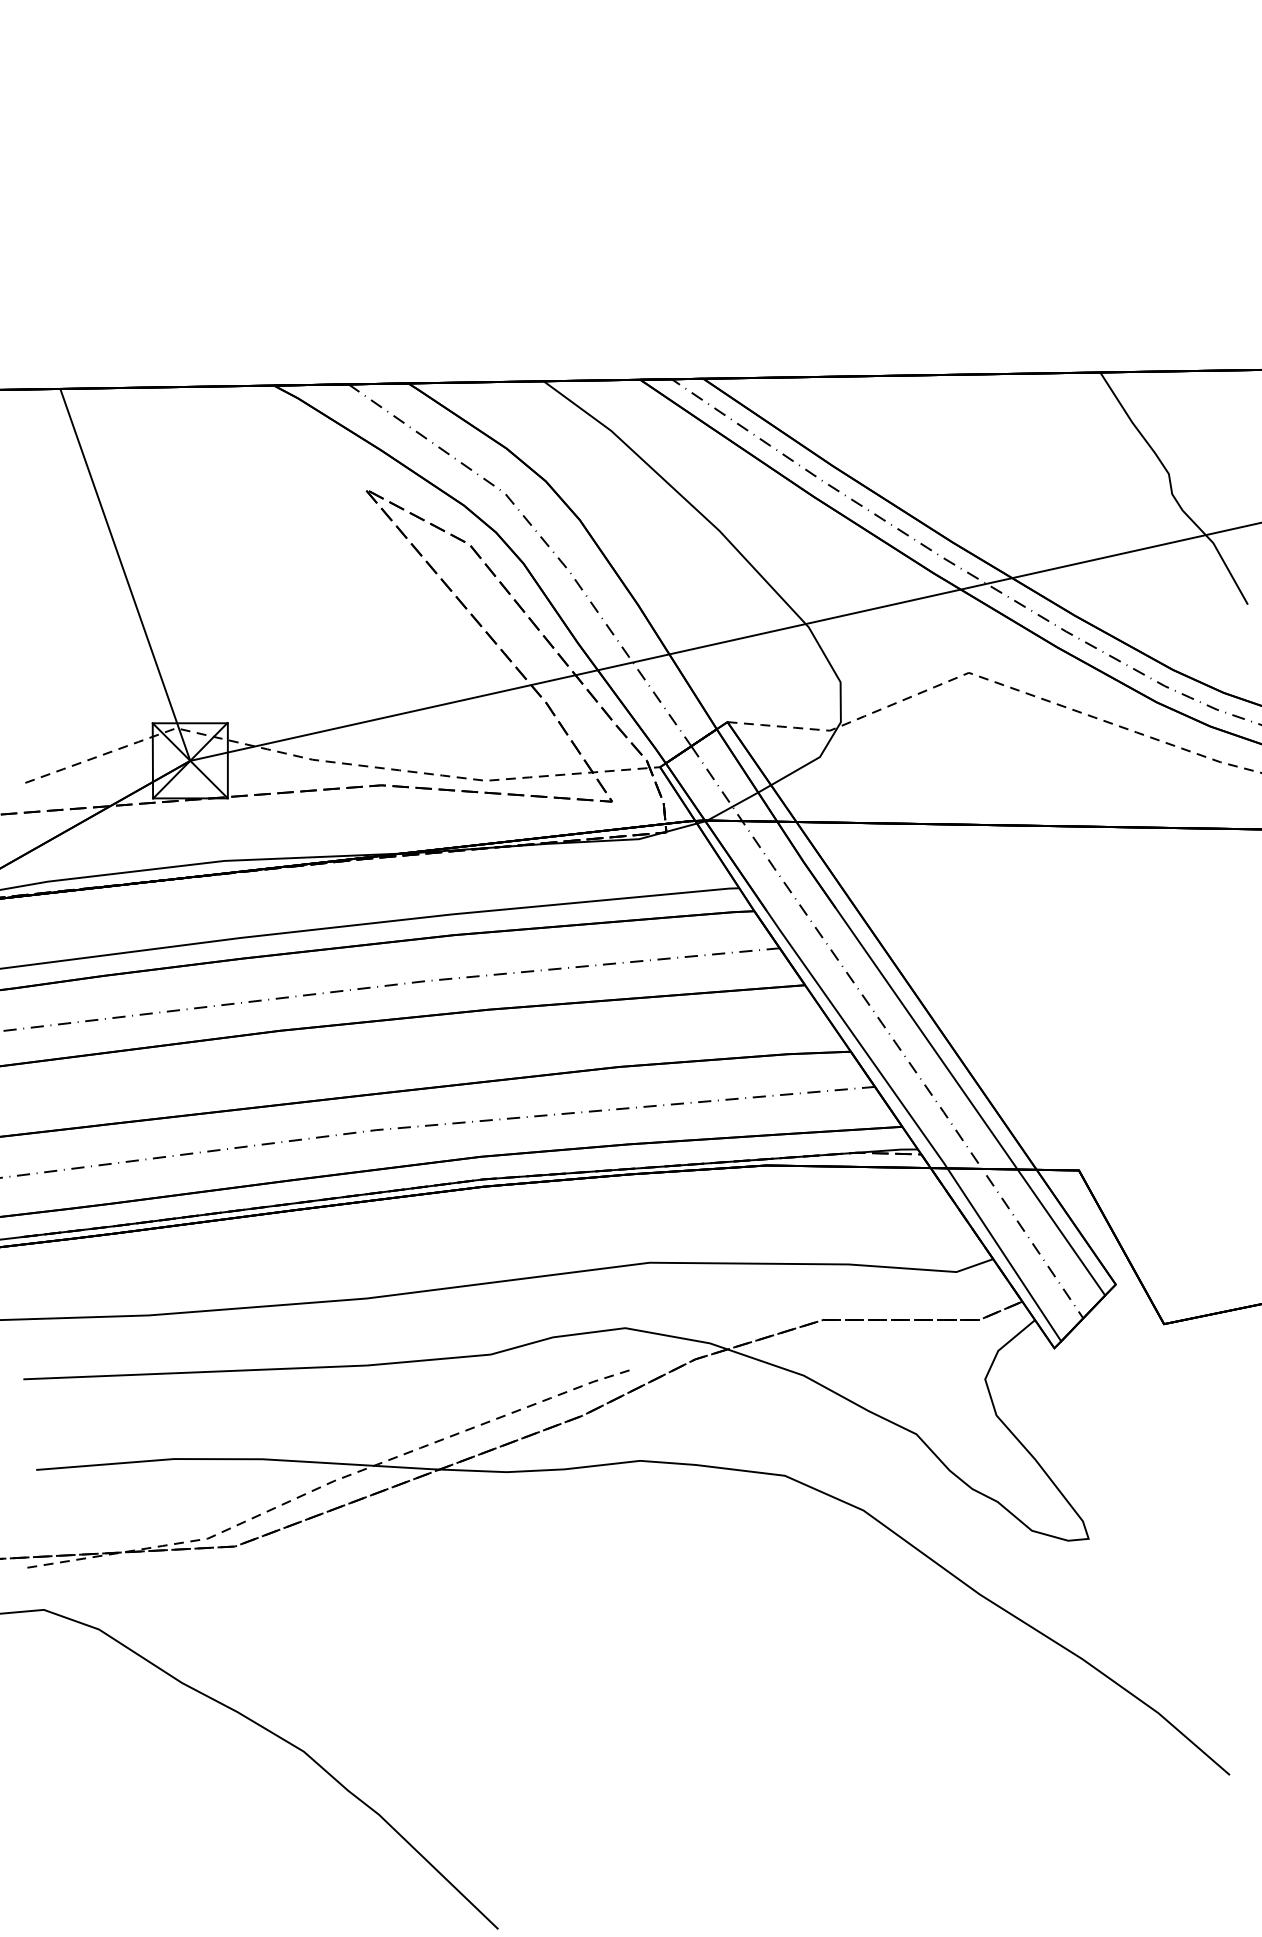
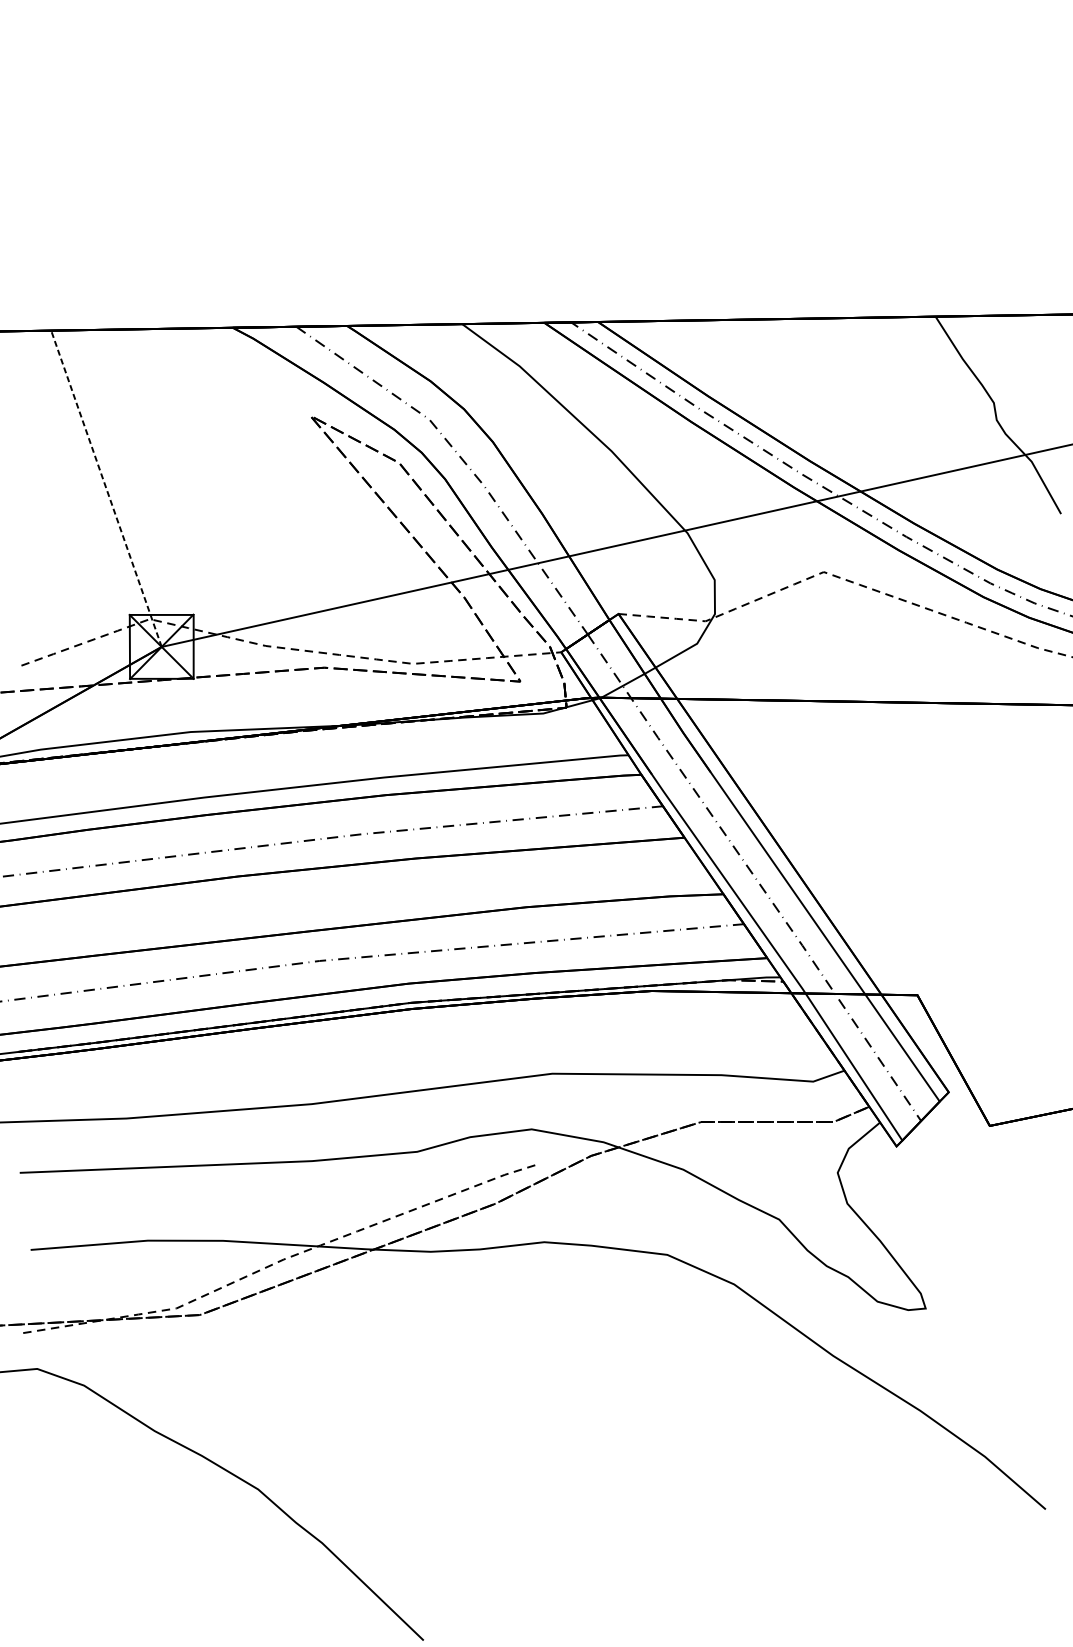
line: (125, 574) -> (106, 488), solid -> dashed

